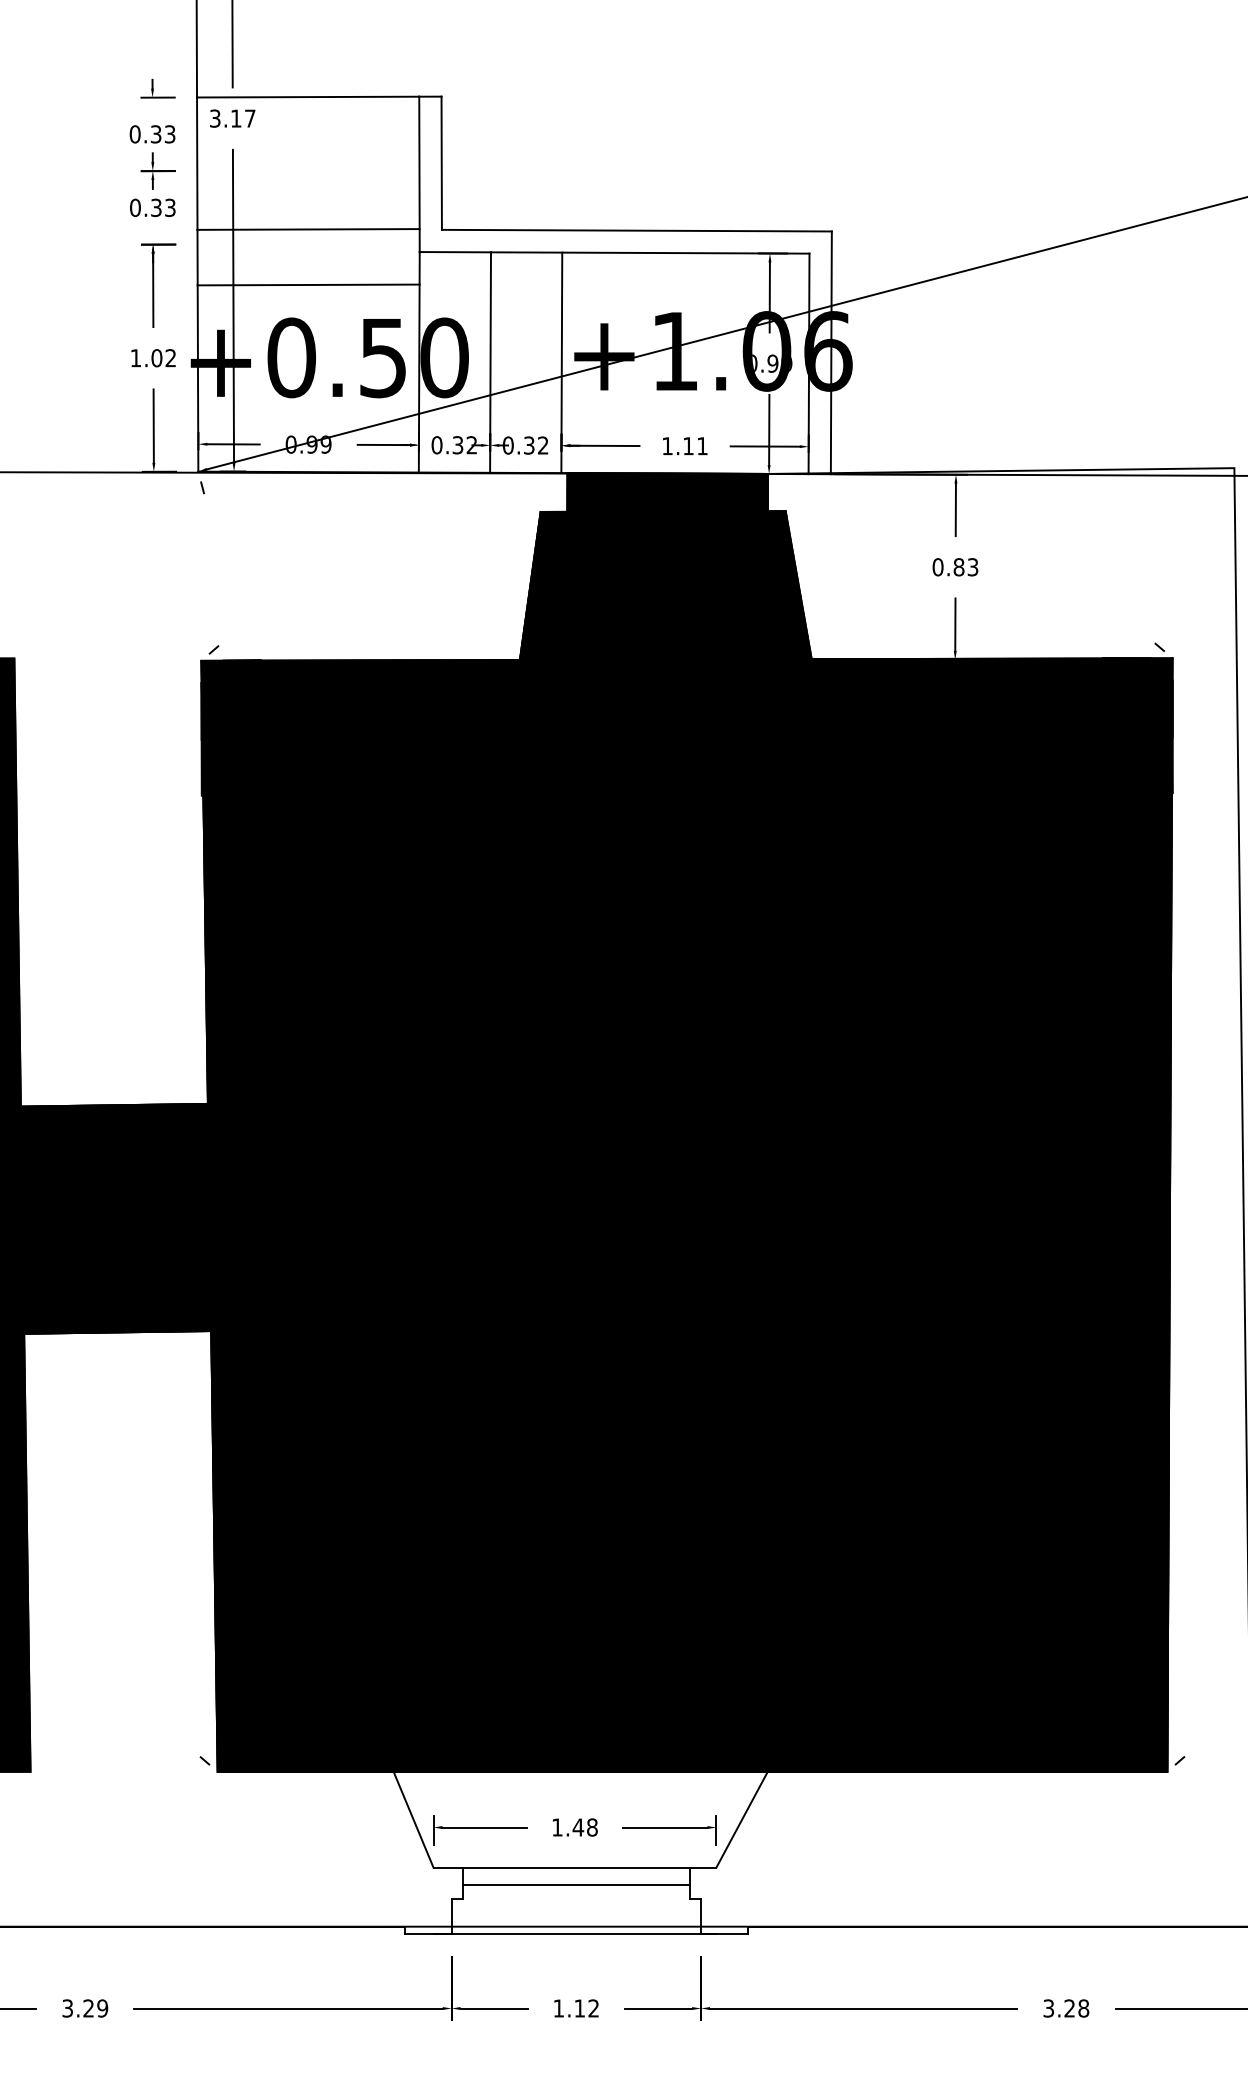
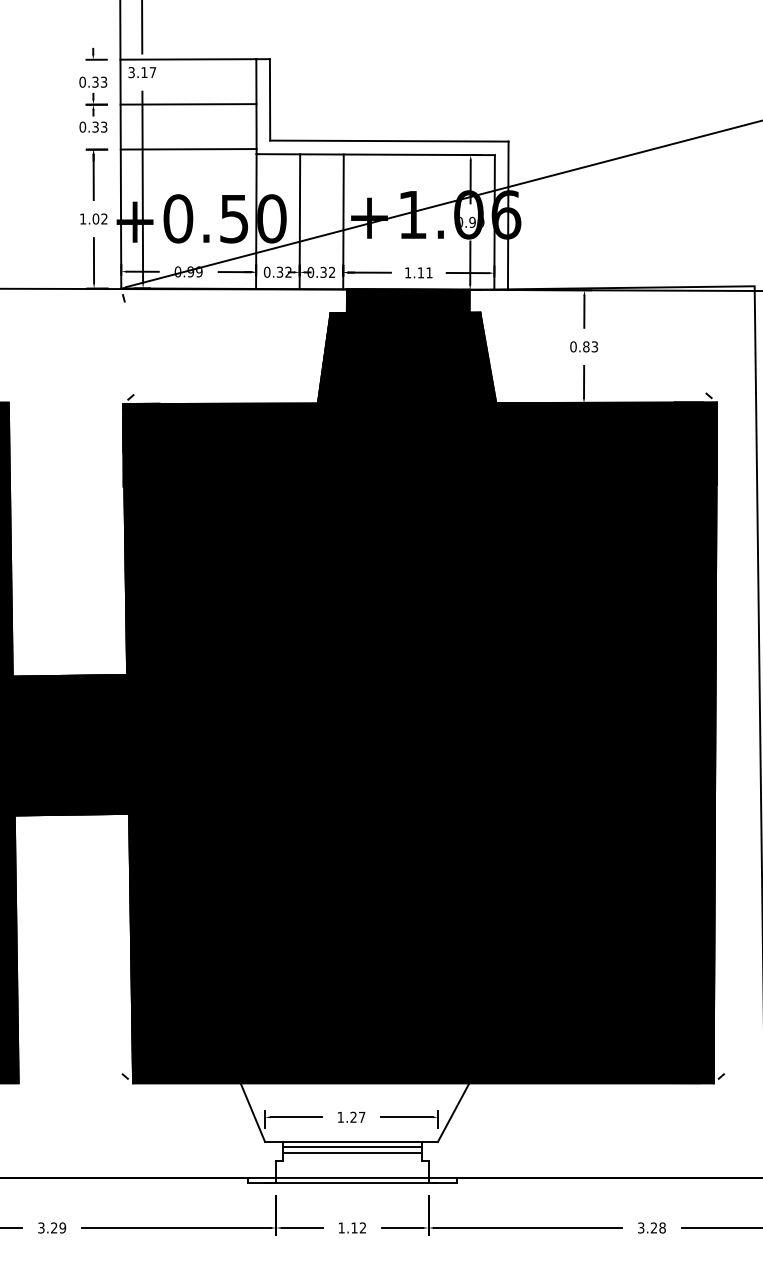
line: (308, 229) -> (188, 104), moved
line: (308, 285) -> (188, 149), moved
text: (584, 1826) -> (357, 1116), 1.48 -> 1.27
line: (574, 1876) -> (351, 1147), added

